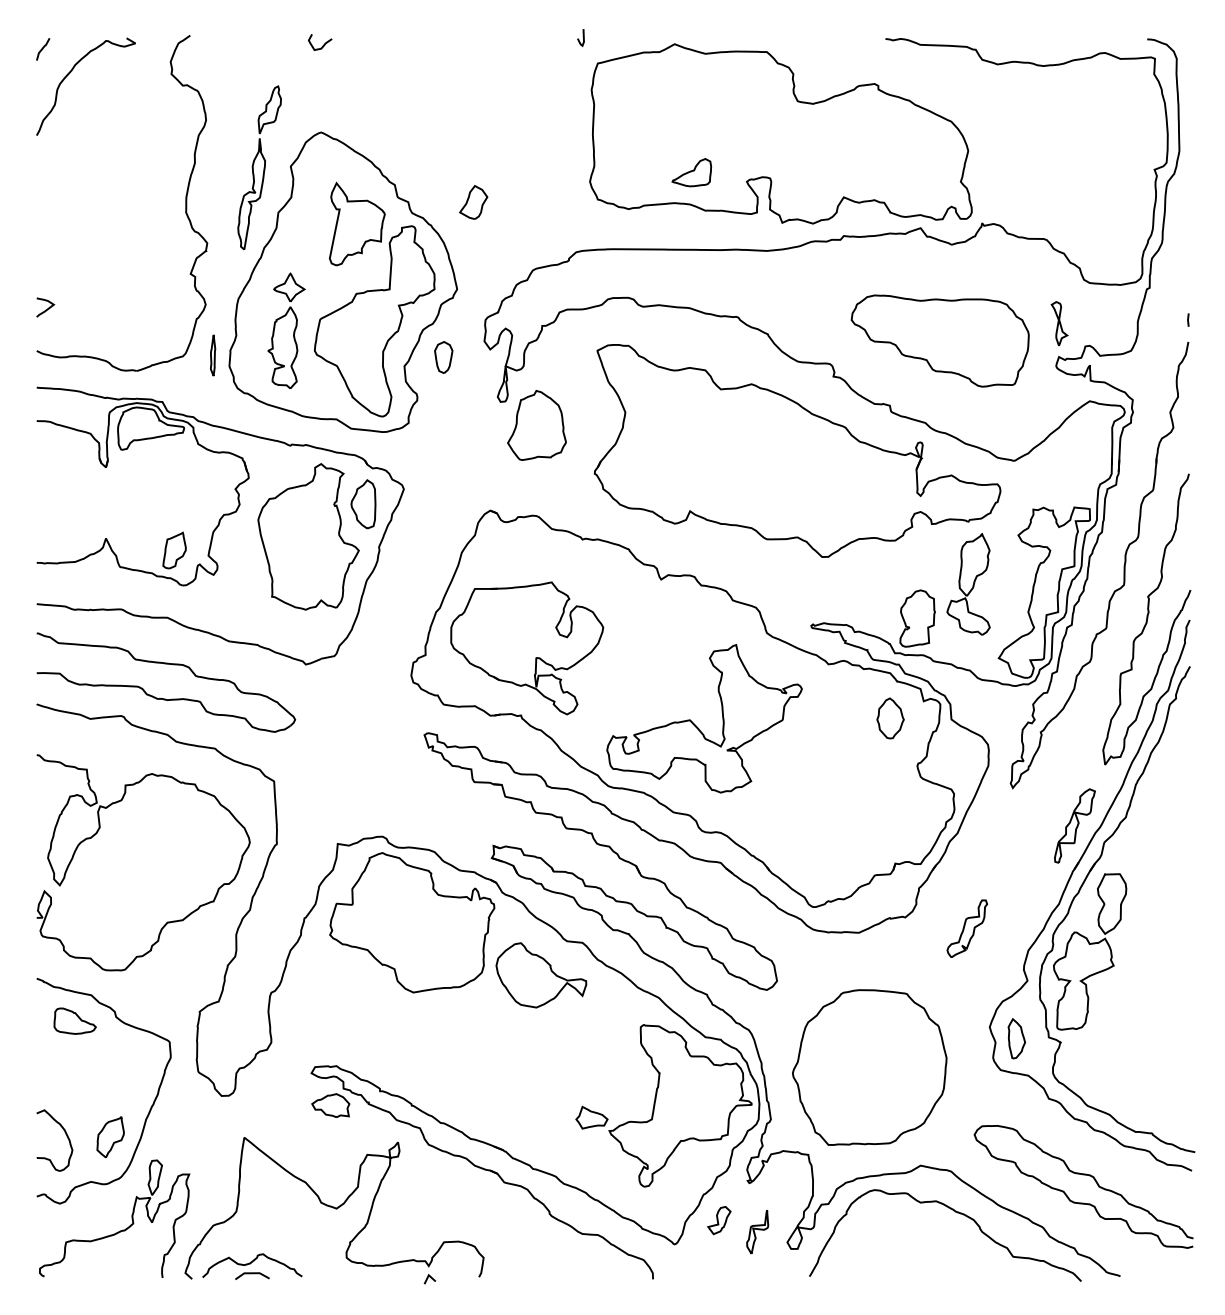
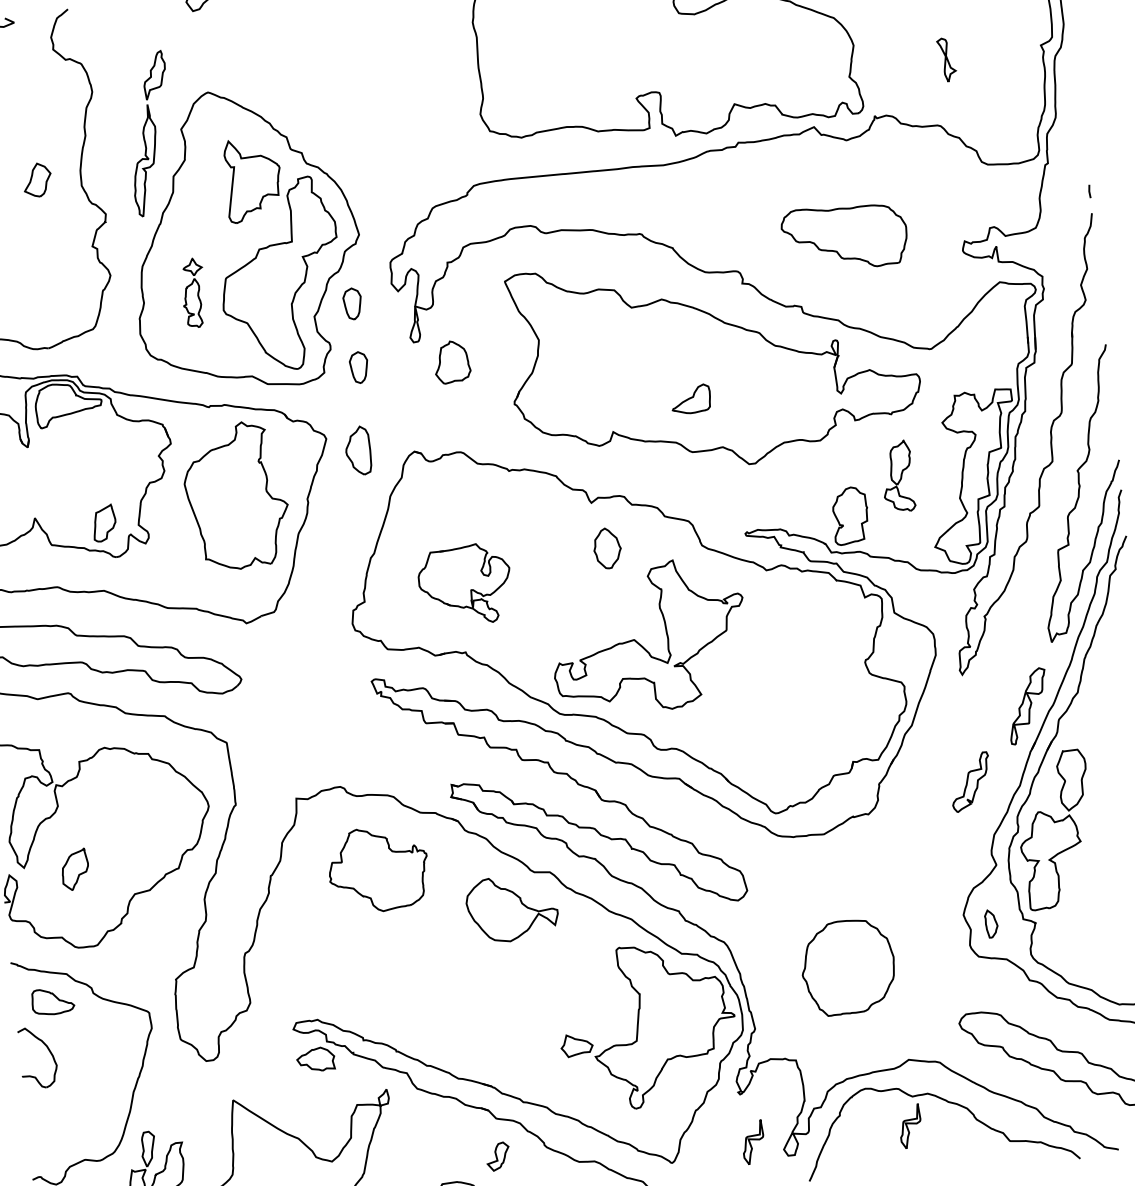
part: (691, 172) -> (690, 399), moved
part: (473, 202) -> (37, 180), moved
part: (1059, 323) -> (946, 59), moved
part: (286, 330) -> (193, 293), size x0.6
part: (939, 340) -> (844, 236), size x0.7
part: (213, 355) -> (123, 325), removed
part: (443, 421) -> (358, 367), added
part: (536, 425) -> (451, 362), size x0.6
part: (363, 504) -> (358, 451), moved
part: (968, 584) -> (897, 476), size x0.7
part: (527, 648) -> (465, 585), size x0.6
part: (890, 718) -> (607, 548), moved
part: (412, 922) -> (378, 869), size x0.6
part: (967, 928) -> (970, 781), moved
part: (1016, 1038) -> (991, 923), size x0.7
part: (869, 1067) -> (847, 967), size x0.6
part: (65, 1134) -> (48, 1050), moved
part: (110, 1137) -> (75, 869), moved
part: (719, 1220) -> (498, 1156), moved
part: (915, 1232) -> (910, 1126), added

